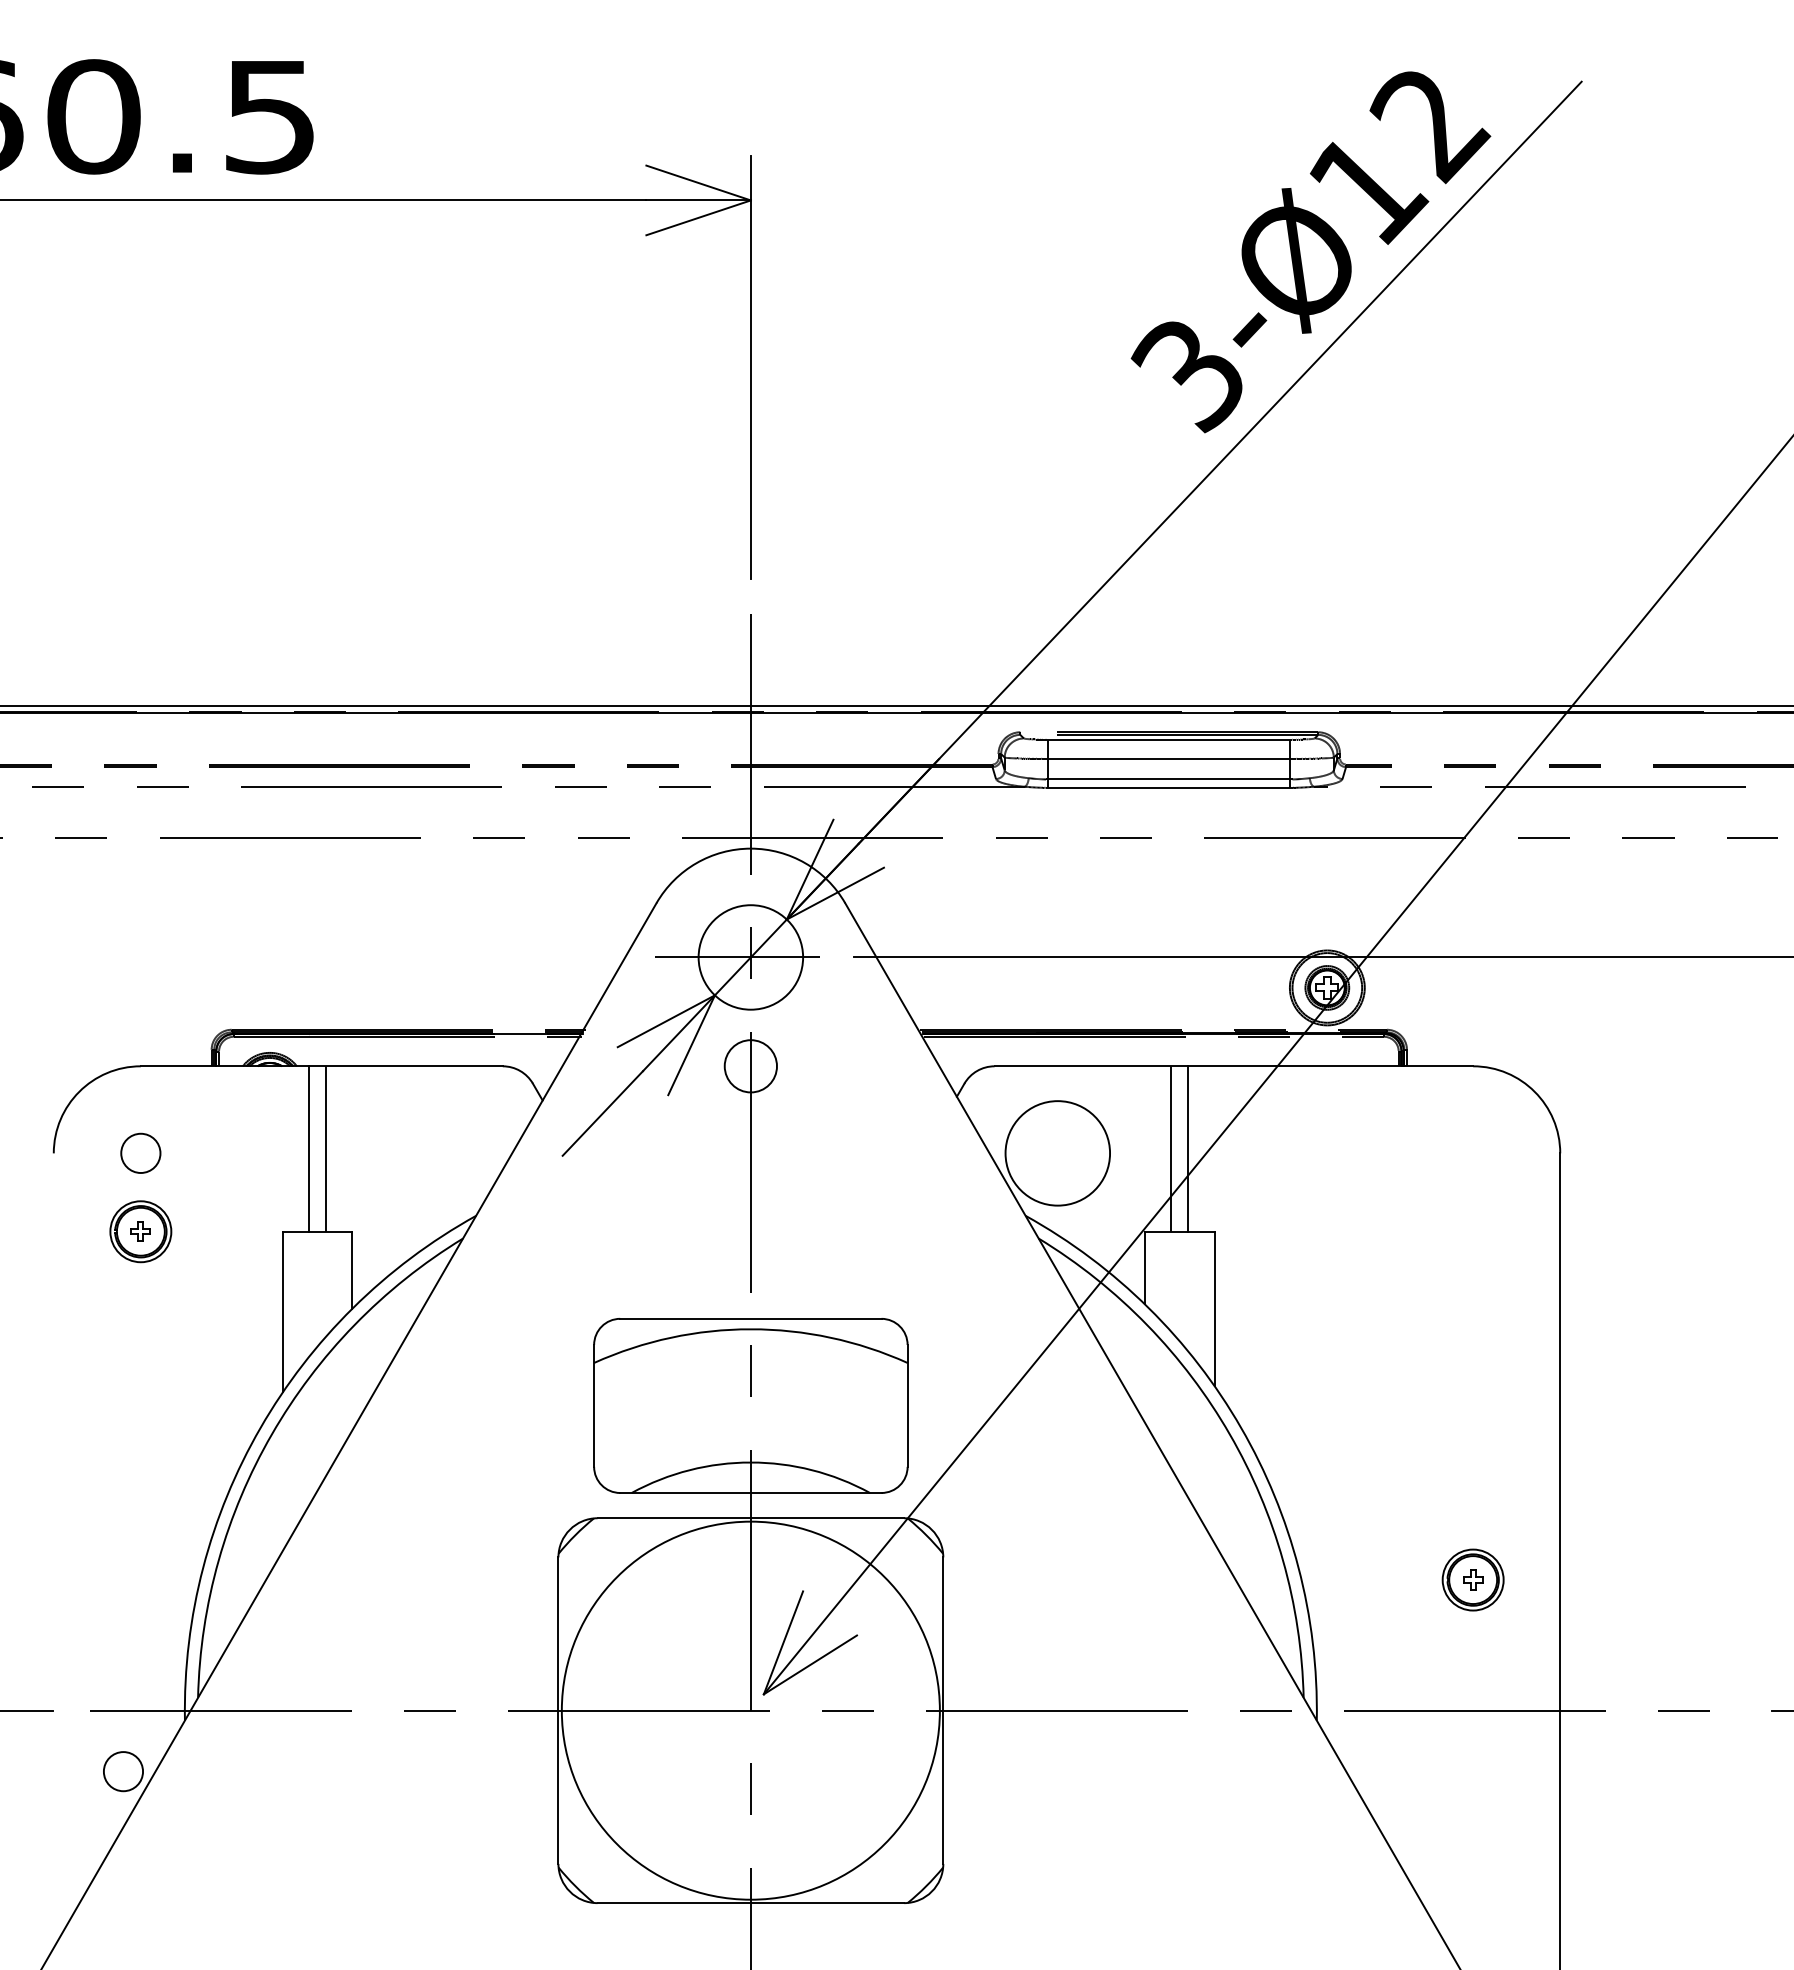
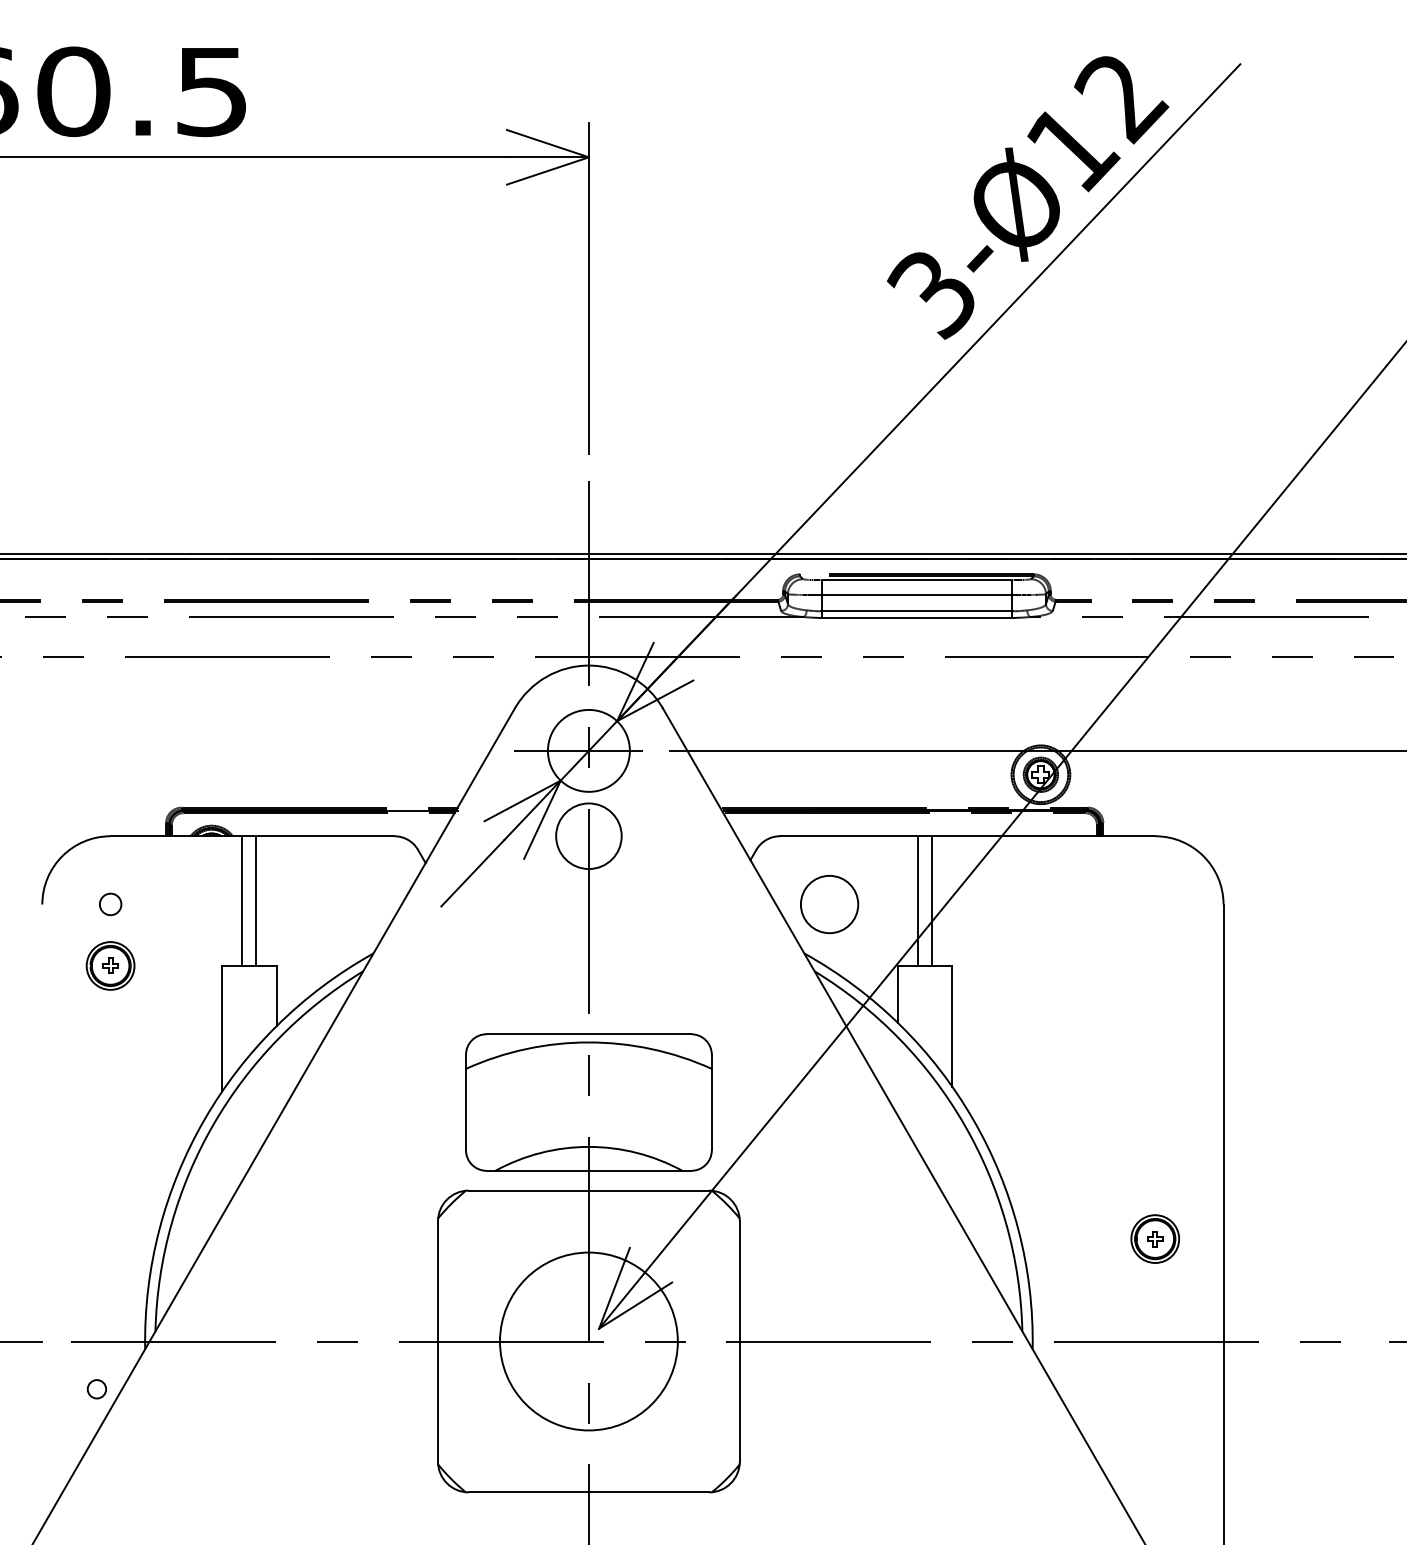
circle: (750, 1066) -> (588, 836), size x1.6
circle: (140, 1152) -> (110, 903), size x0.7
circle: (1057, 1153) -> (829, 904), size x0.7
circle: (750, 1710) -> (588, 1341), size x0.6
circle: (123, 1771) -> (96, 1389), size x0.6

